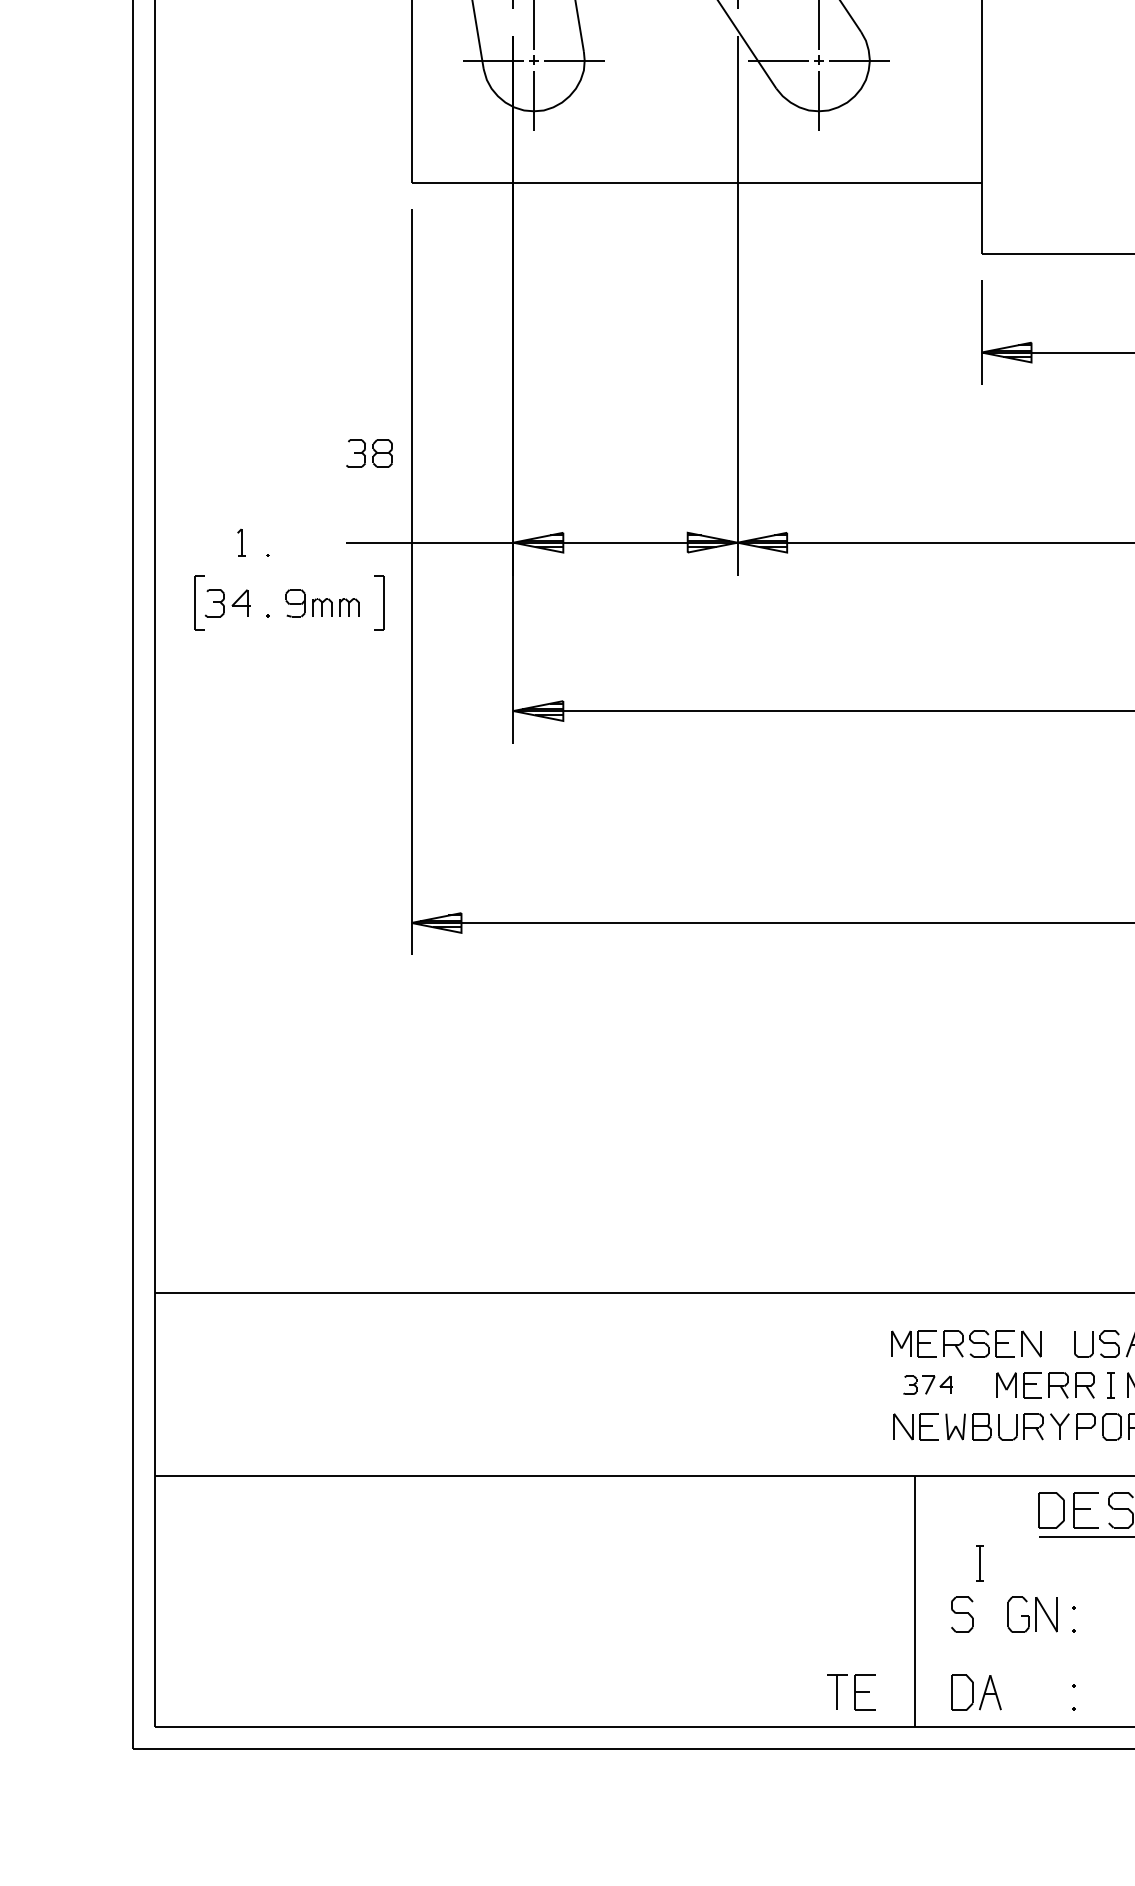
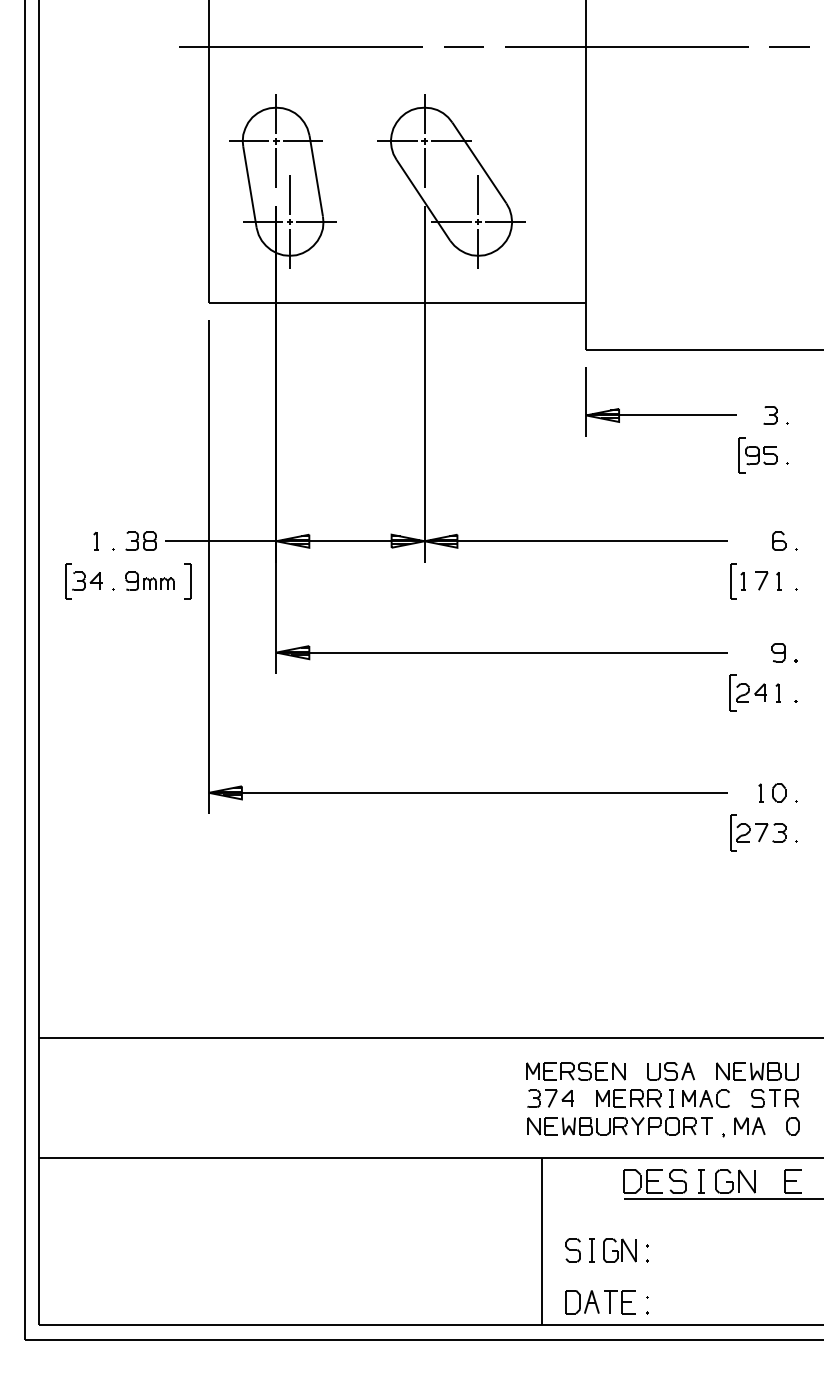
part: (368, 452) -> (140, 540), moved
part: (927, 1384) -> (550, 1098), size x1.43
part: (979, 1563) -> (591, 1250), moved
part: (850, 1693) -> (619, 1302), moved

